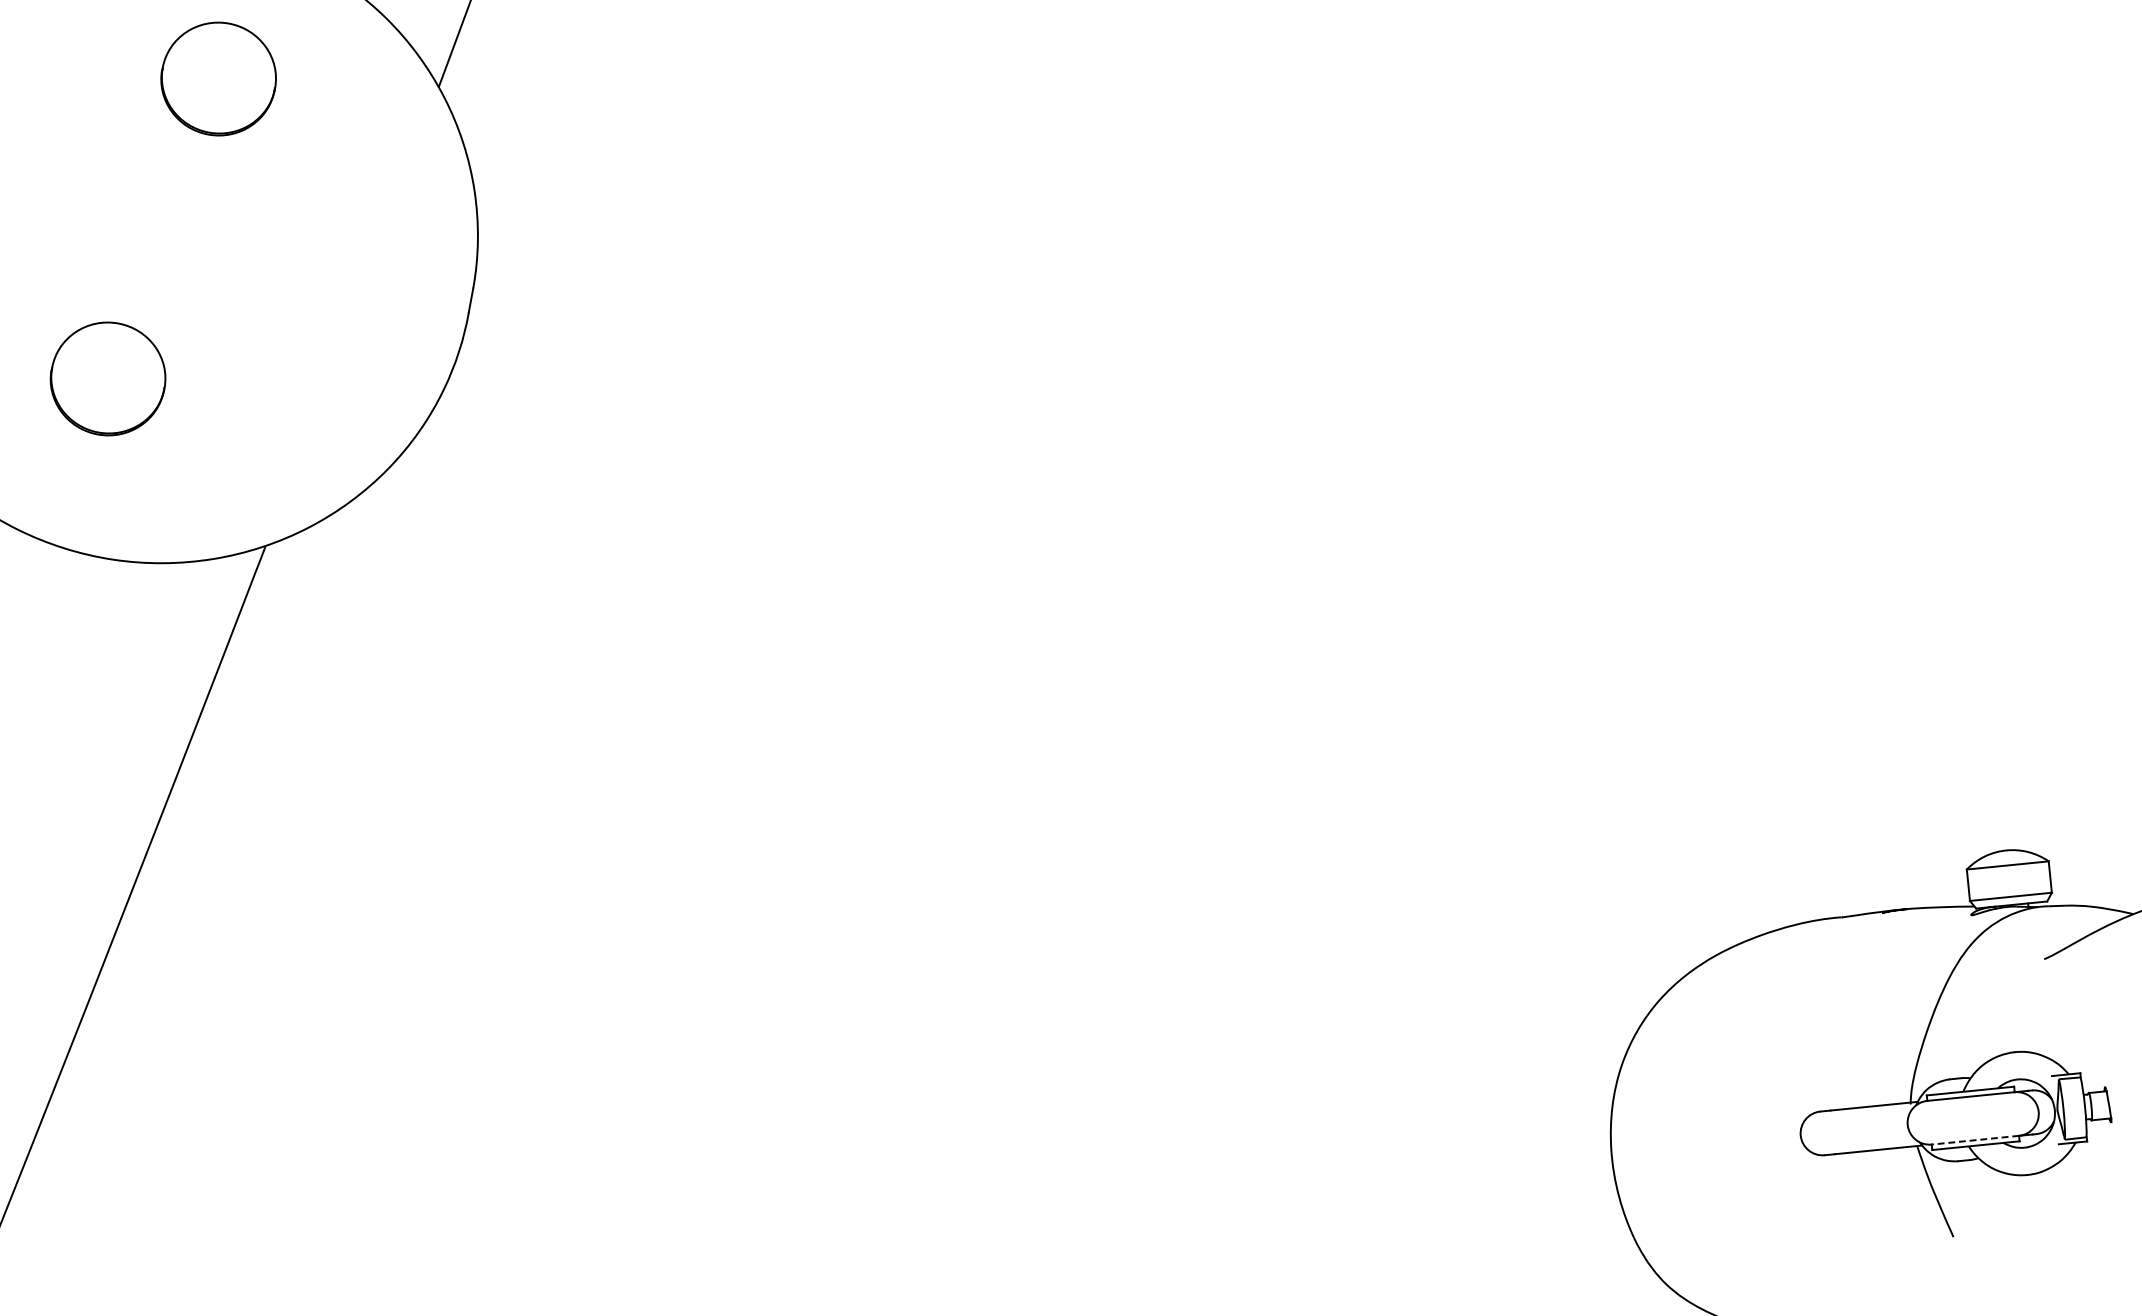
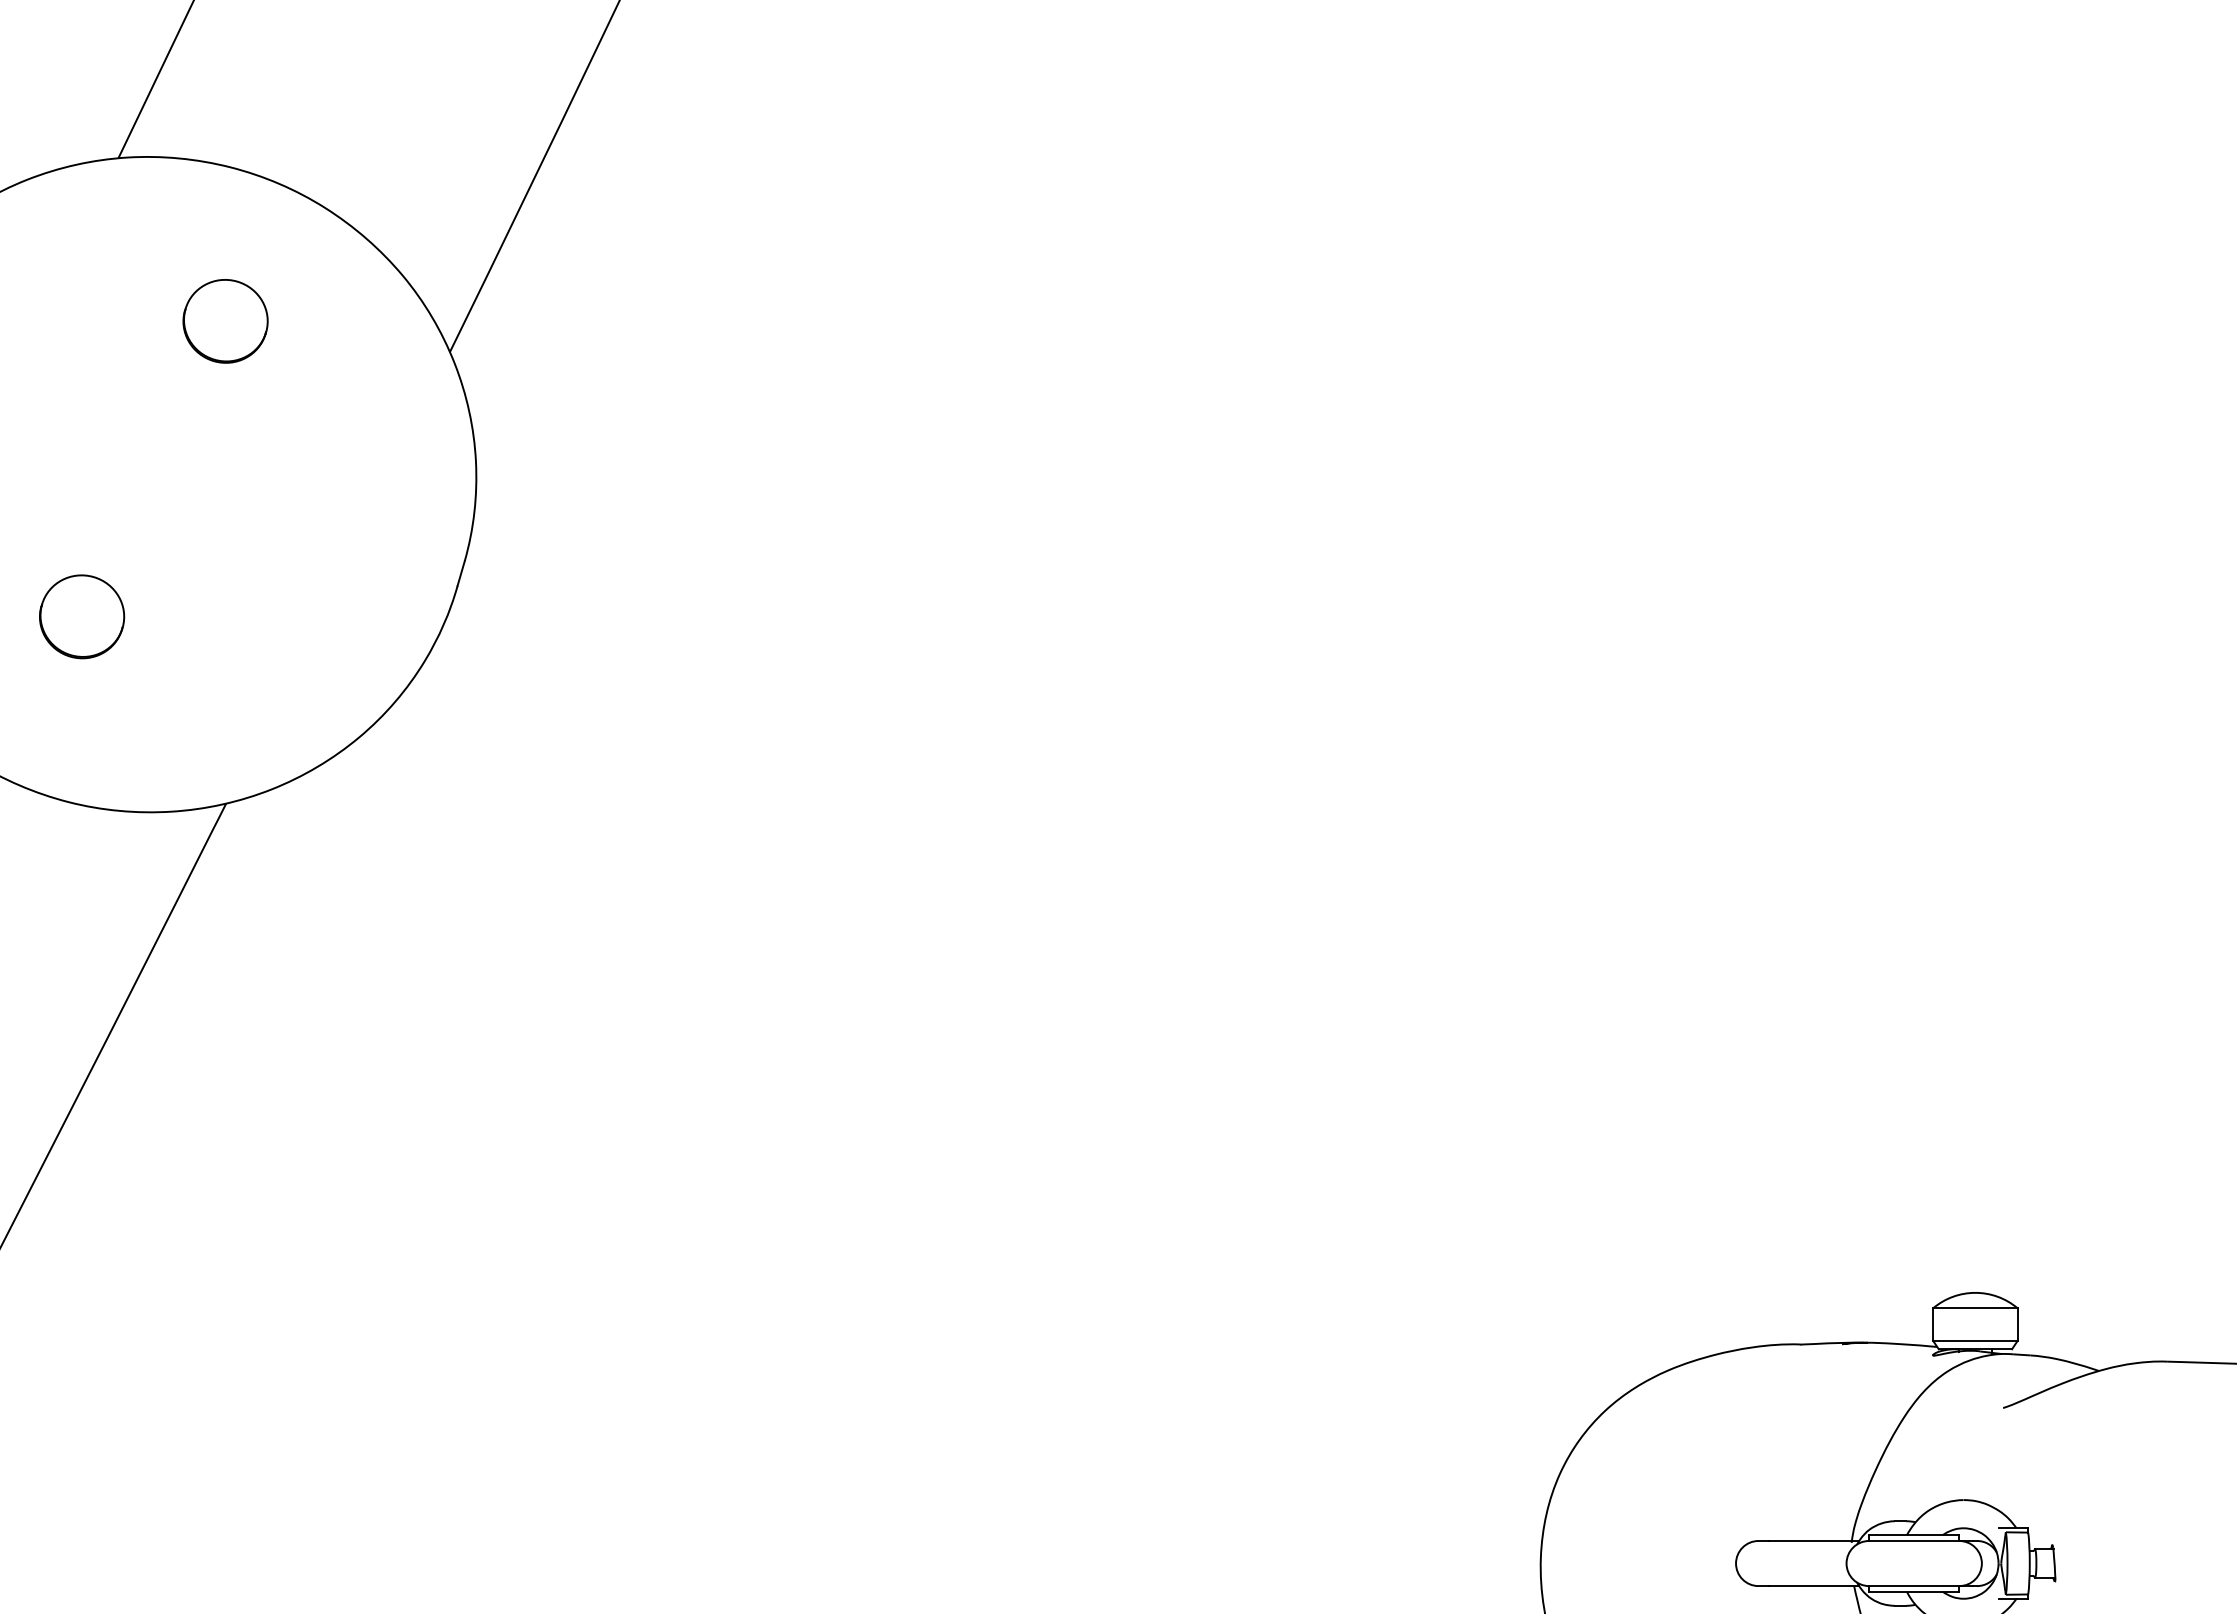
part: (218, 79) -> (225, 321), size x0.71
part: (108, 378) -> (82, 616), size x0.71
line: (1974, 1140) -> (1913, 1586), dashed -> solid

